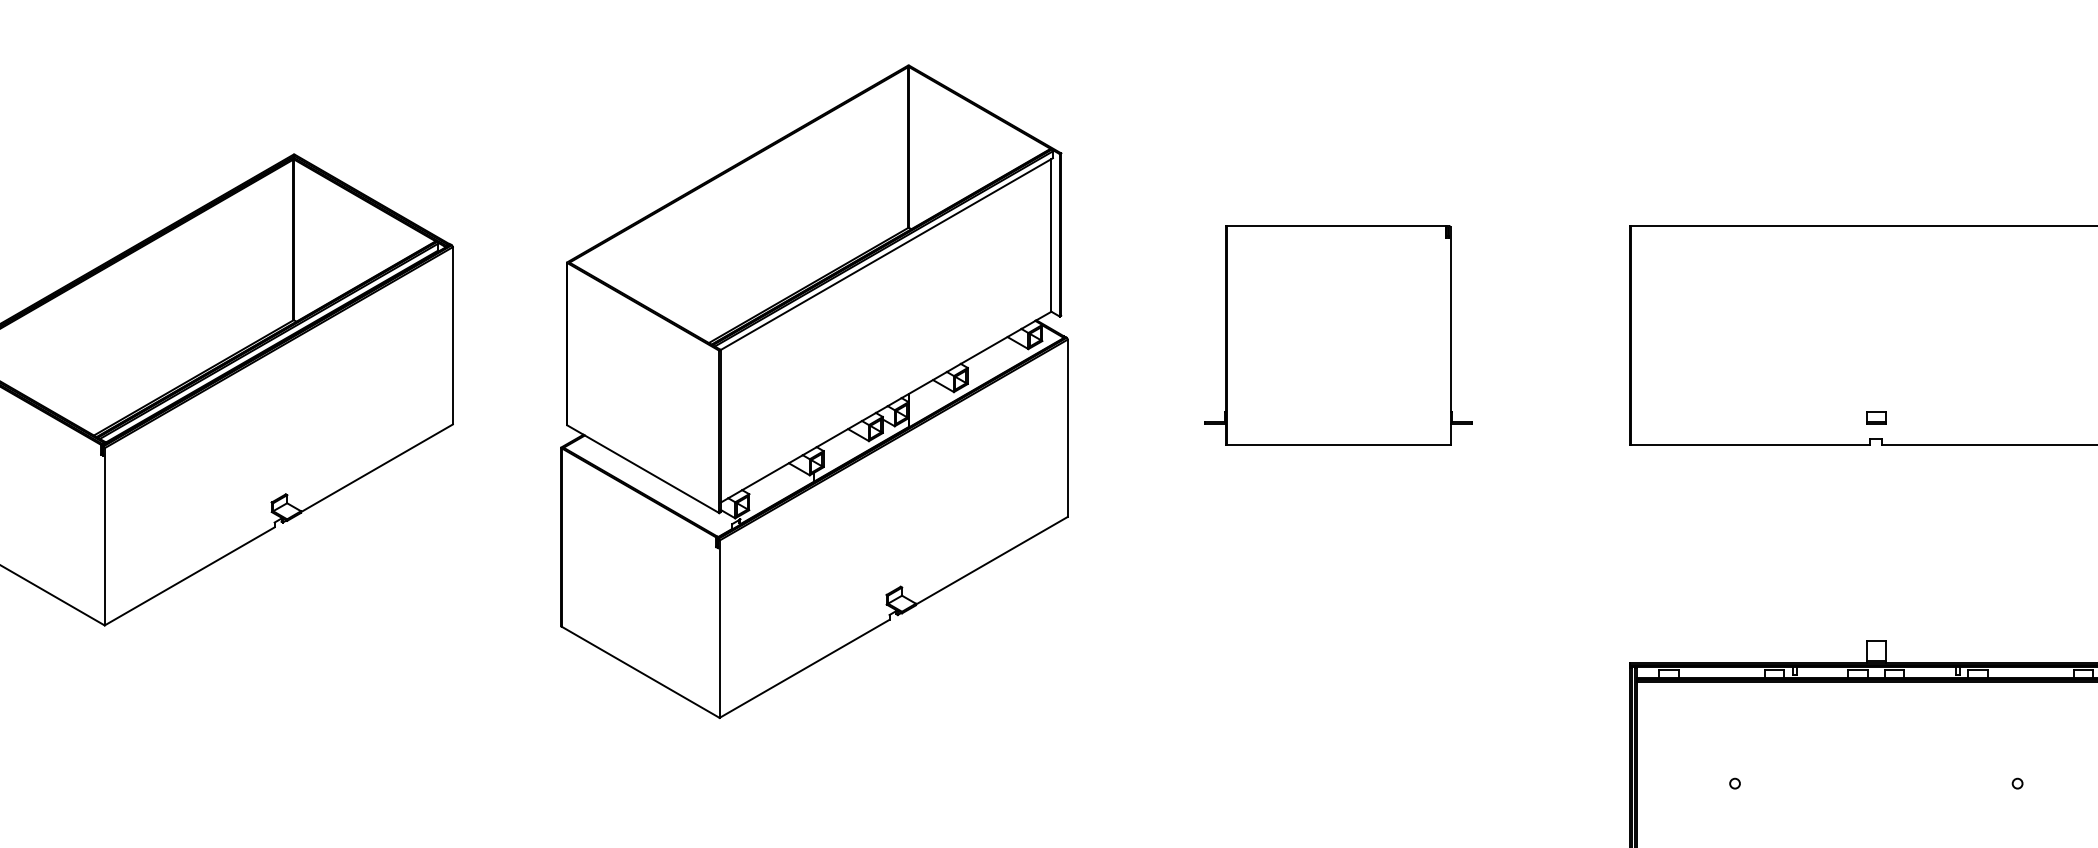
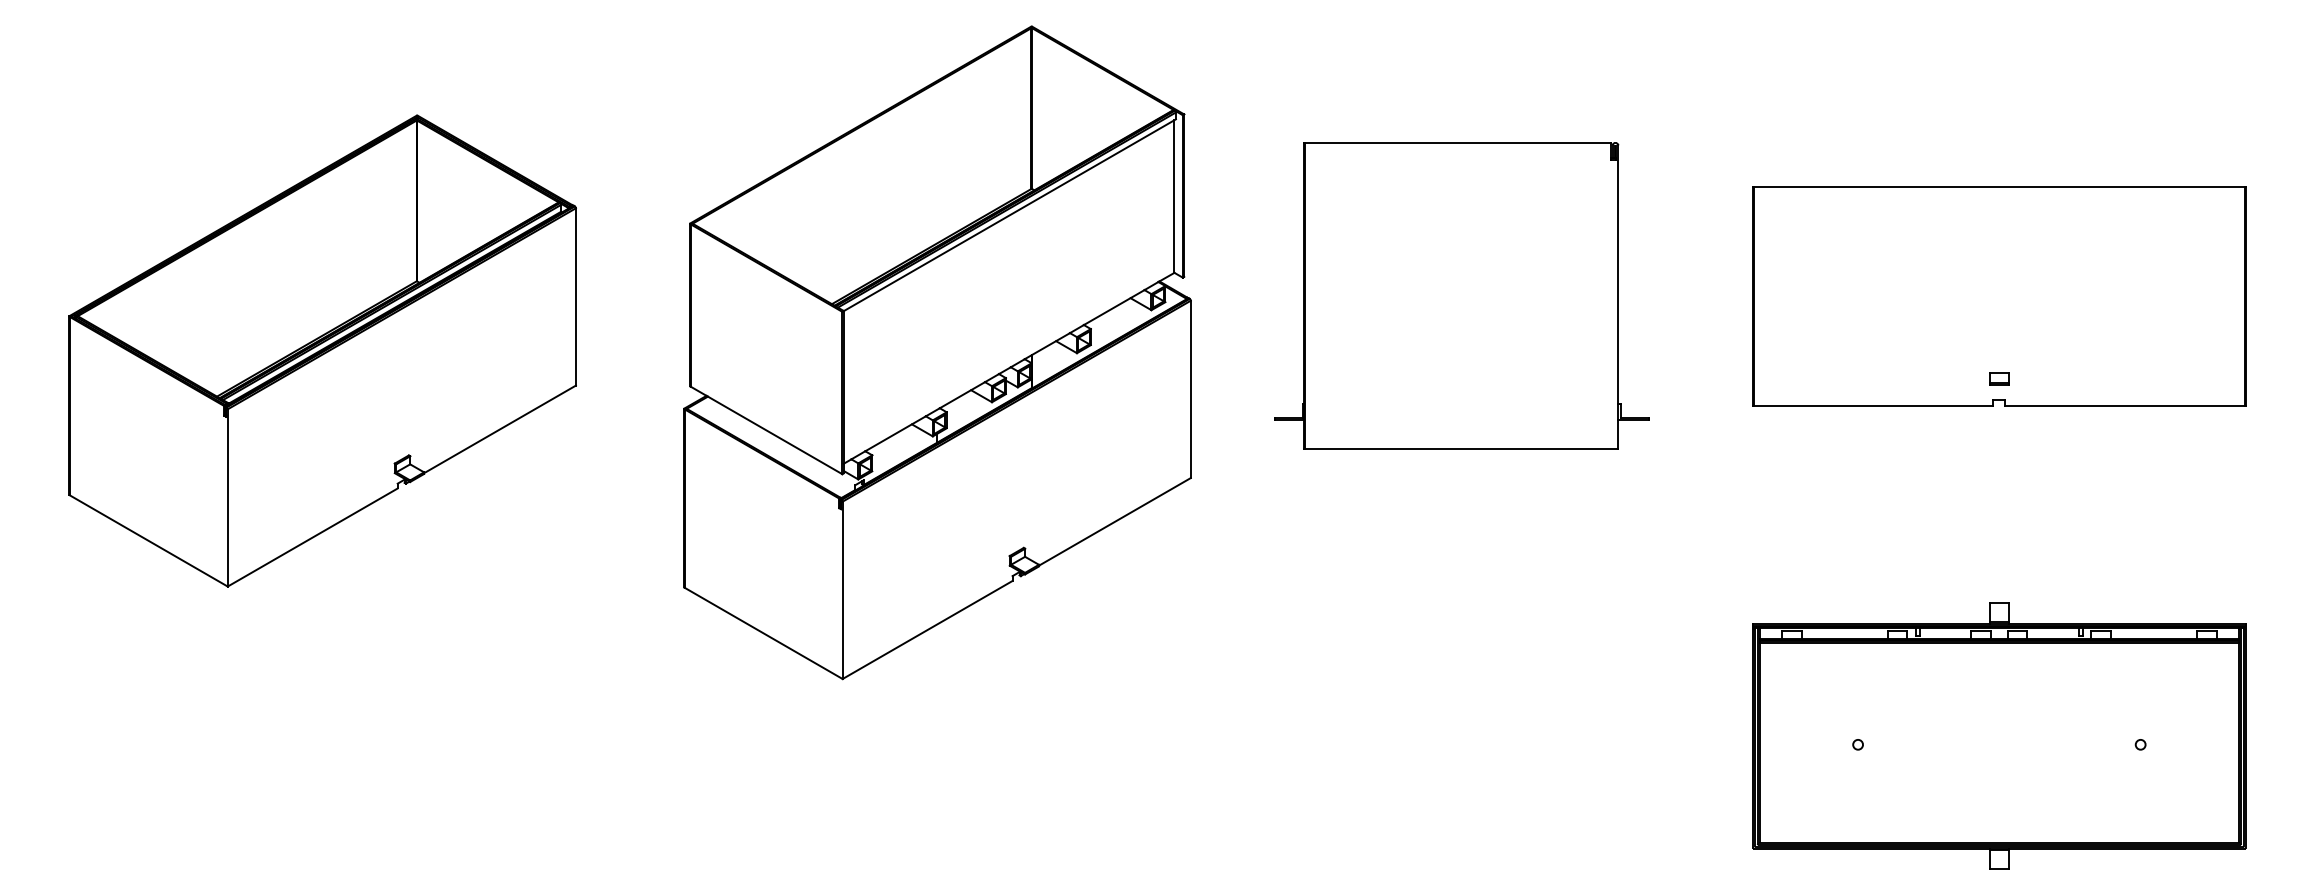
part: (1338, 335) -> (1461, 296), size x1.4

